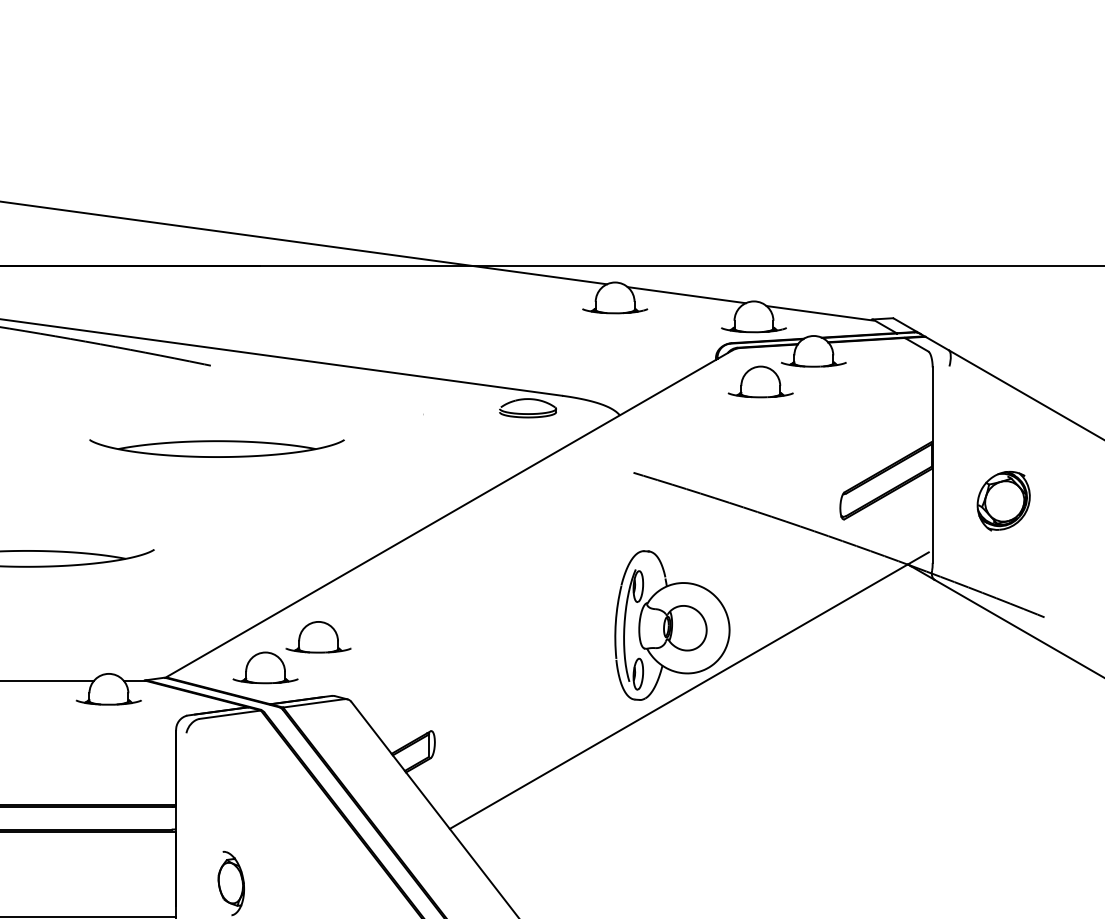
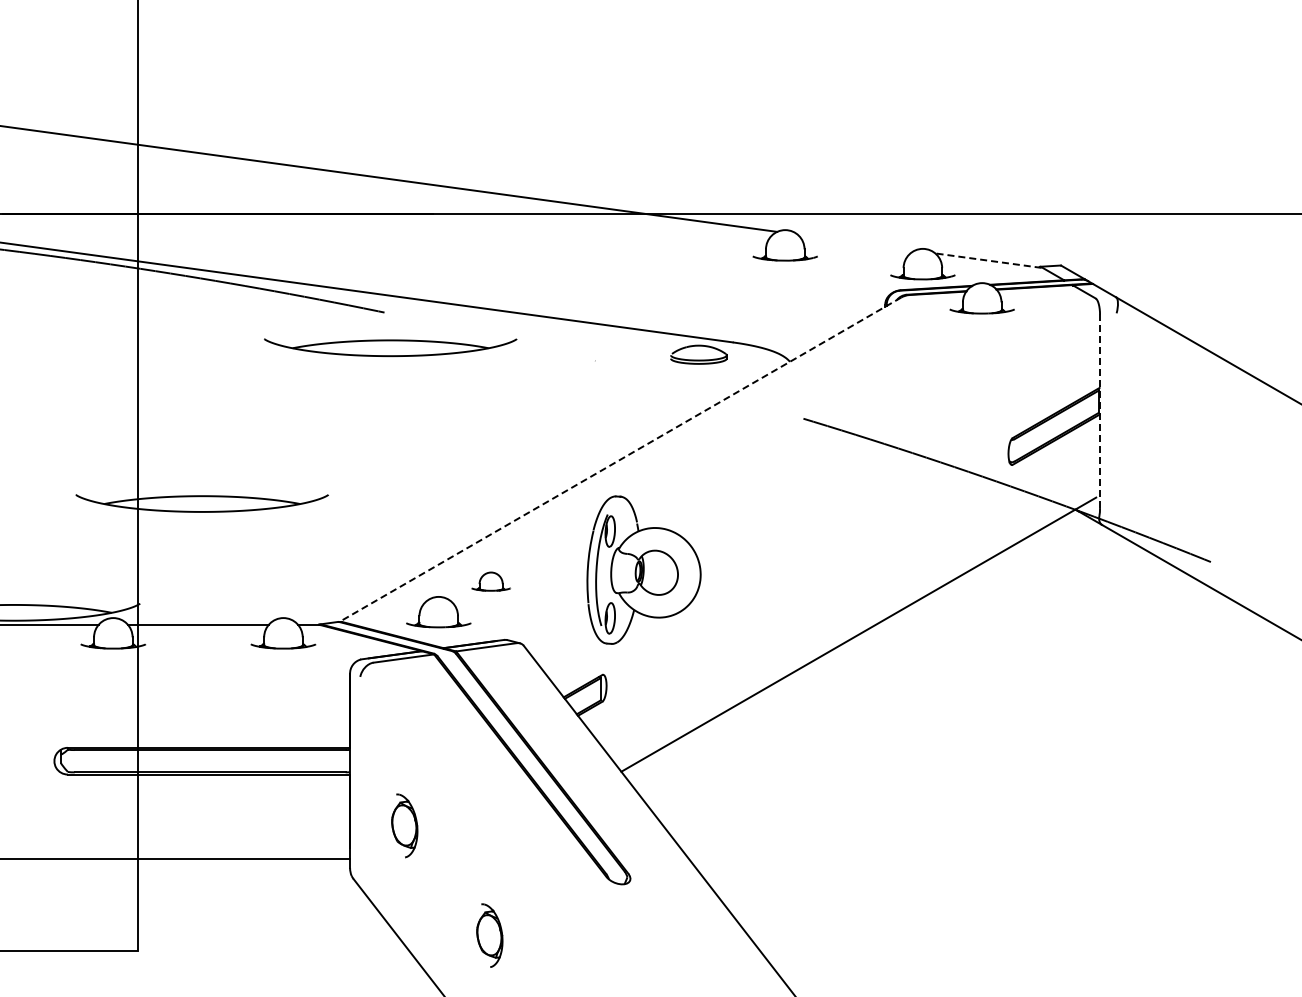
line: (686, 295) -> (855, 242), removed
line: (820, 313) -> (988, 260), solid -> dashed
part: (760, 381) -> (929, 328), removed
part: (216, 448) -> (390, 347), moved
line: (933, 465) -> (1100, 411), solid -> dashed
part: (1003, 500) -> (1170, 446), removed
line: (447, 514) -> (619, 460), solid -> dashed
part: (671, 624) -> (643, 569), moved
part: (317, 636) -> (490, 581), size x0.6

